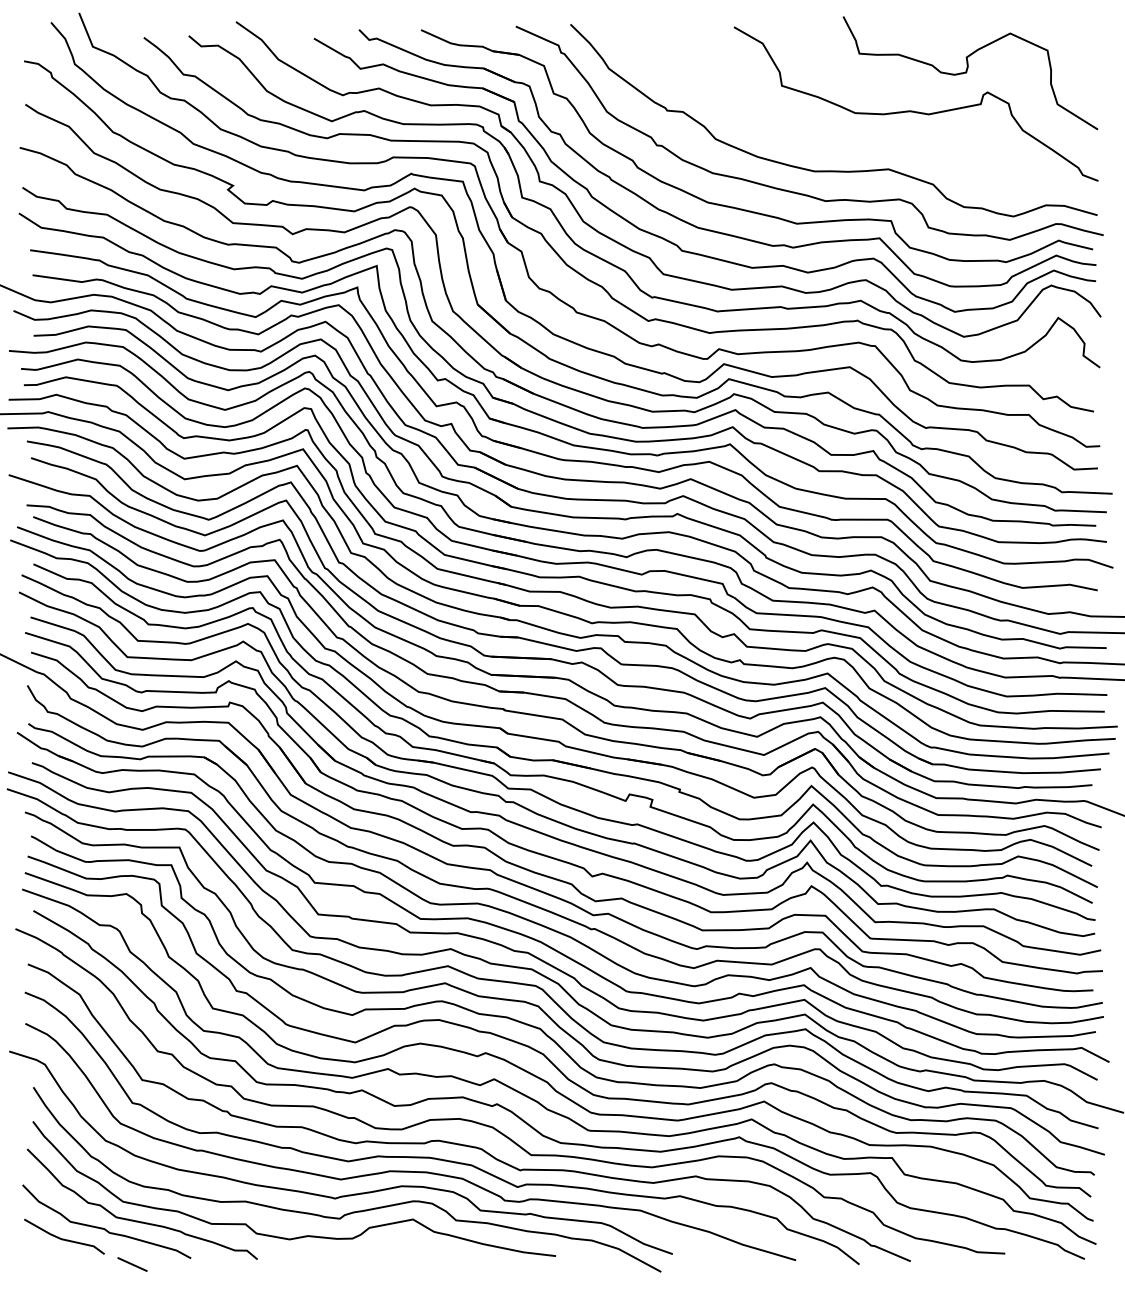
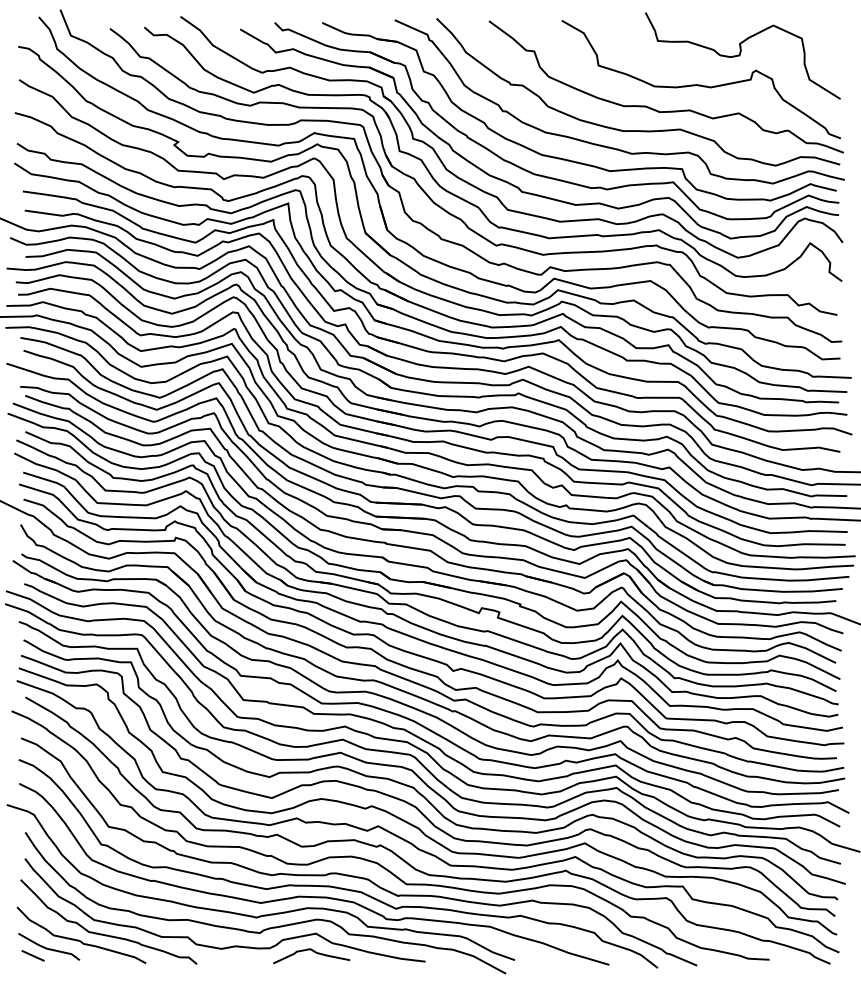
curve: (870, 145) -> (666, 111), added
curve: (409, 1243) -> (313, 952), added
line: (132, 1264) -> (33, 955), moved

